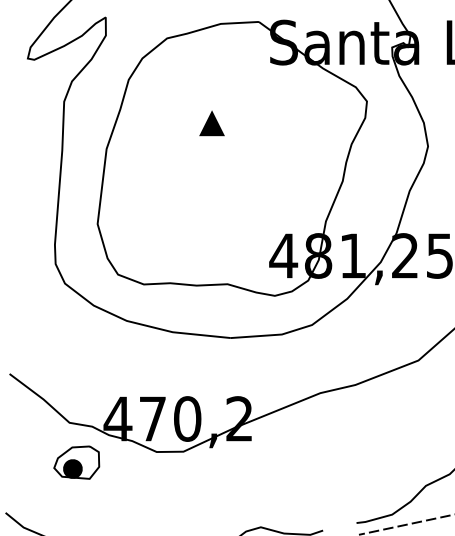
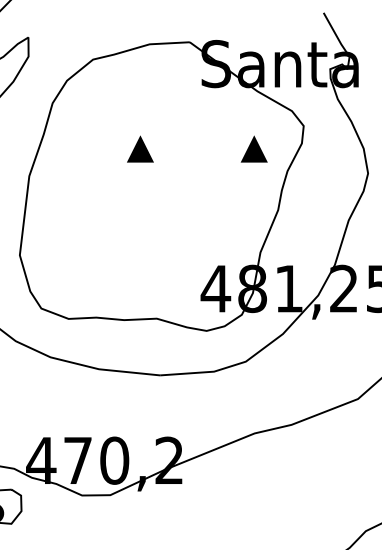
part: (319, 123) -> (253, 149), added

